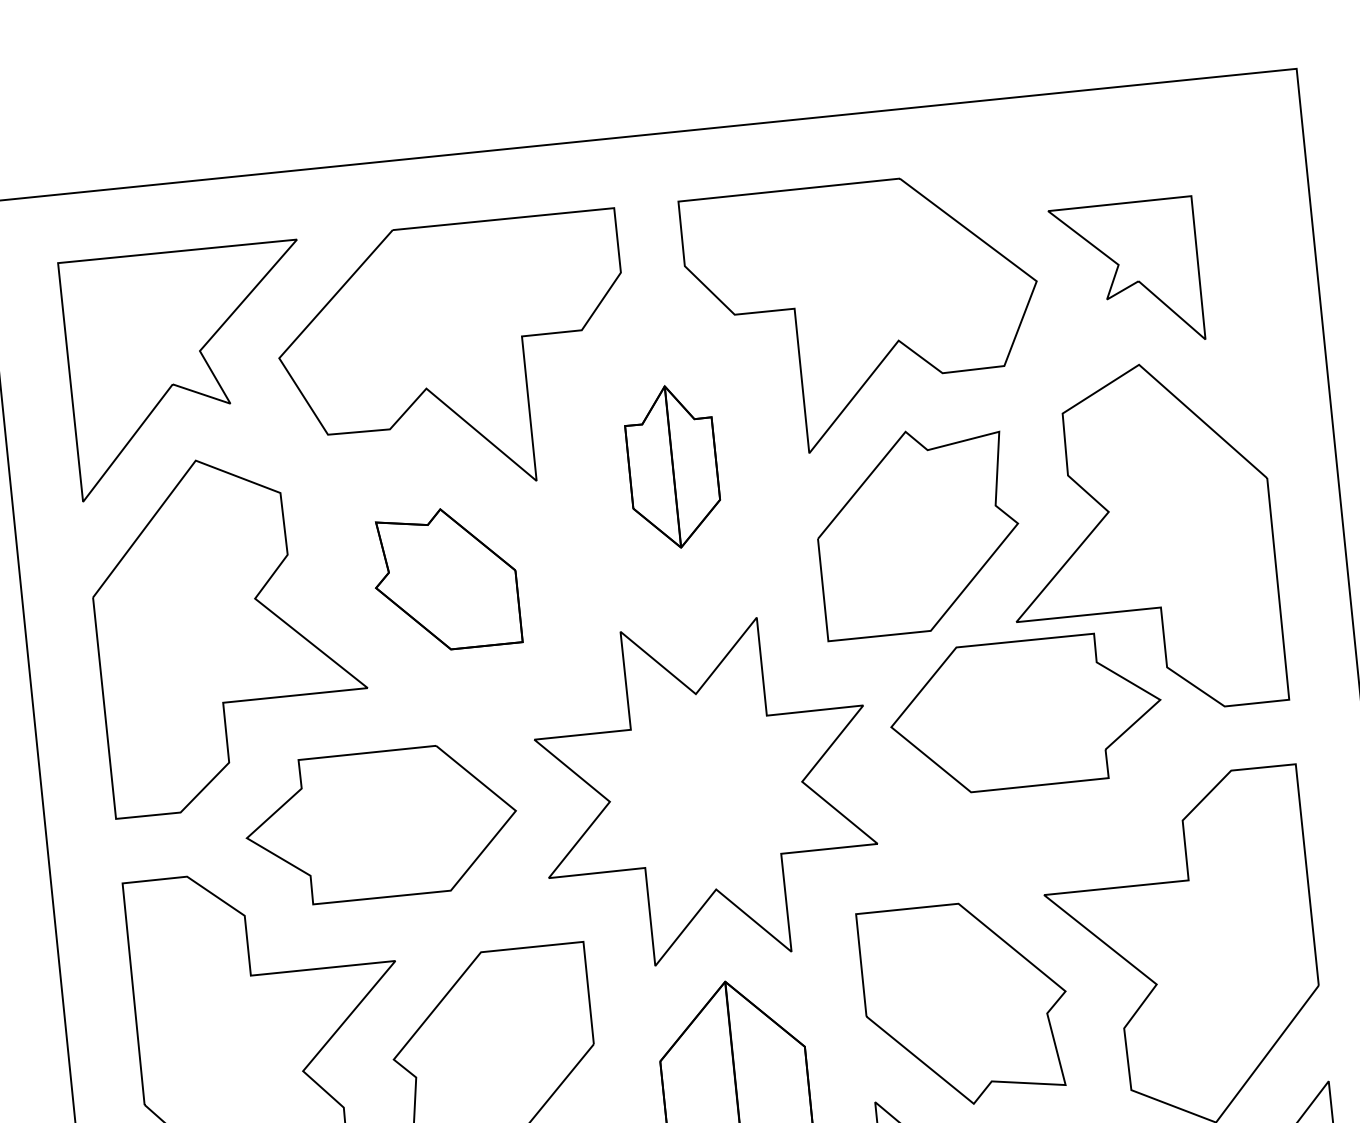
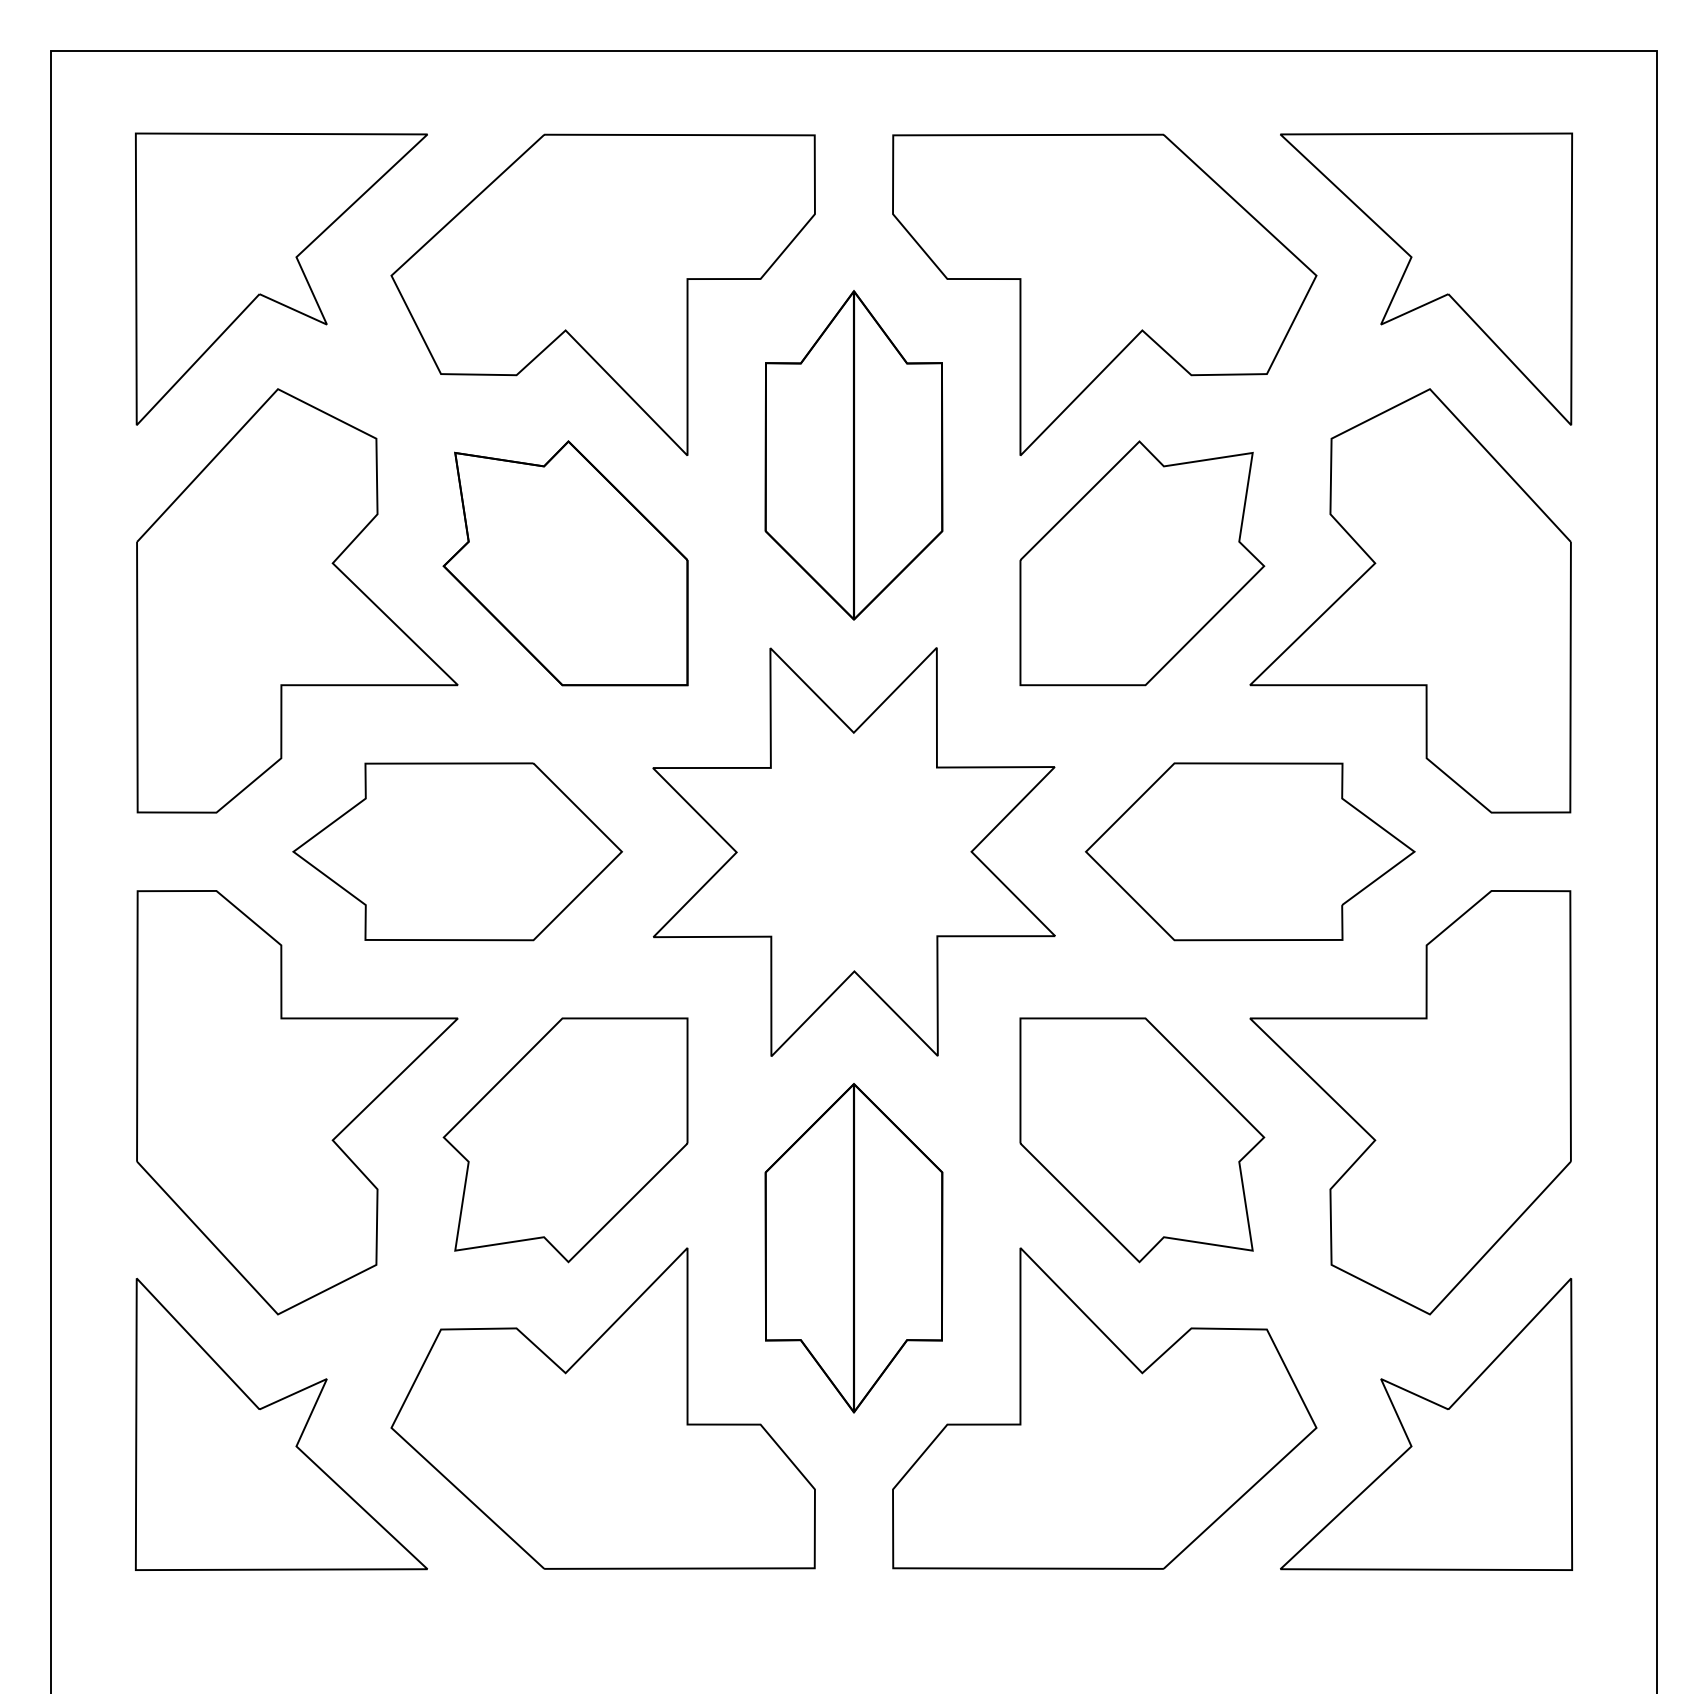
part: (1127, 274) -> (1426, 278), size x1.67
part: (672, 467) -> (853, 455), size x1.67
part: (445, 579) -> (565, 563), size x1.43
part: (1026, 713) -> (1250, 851), moved

